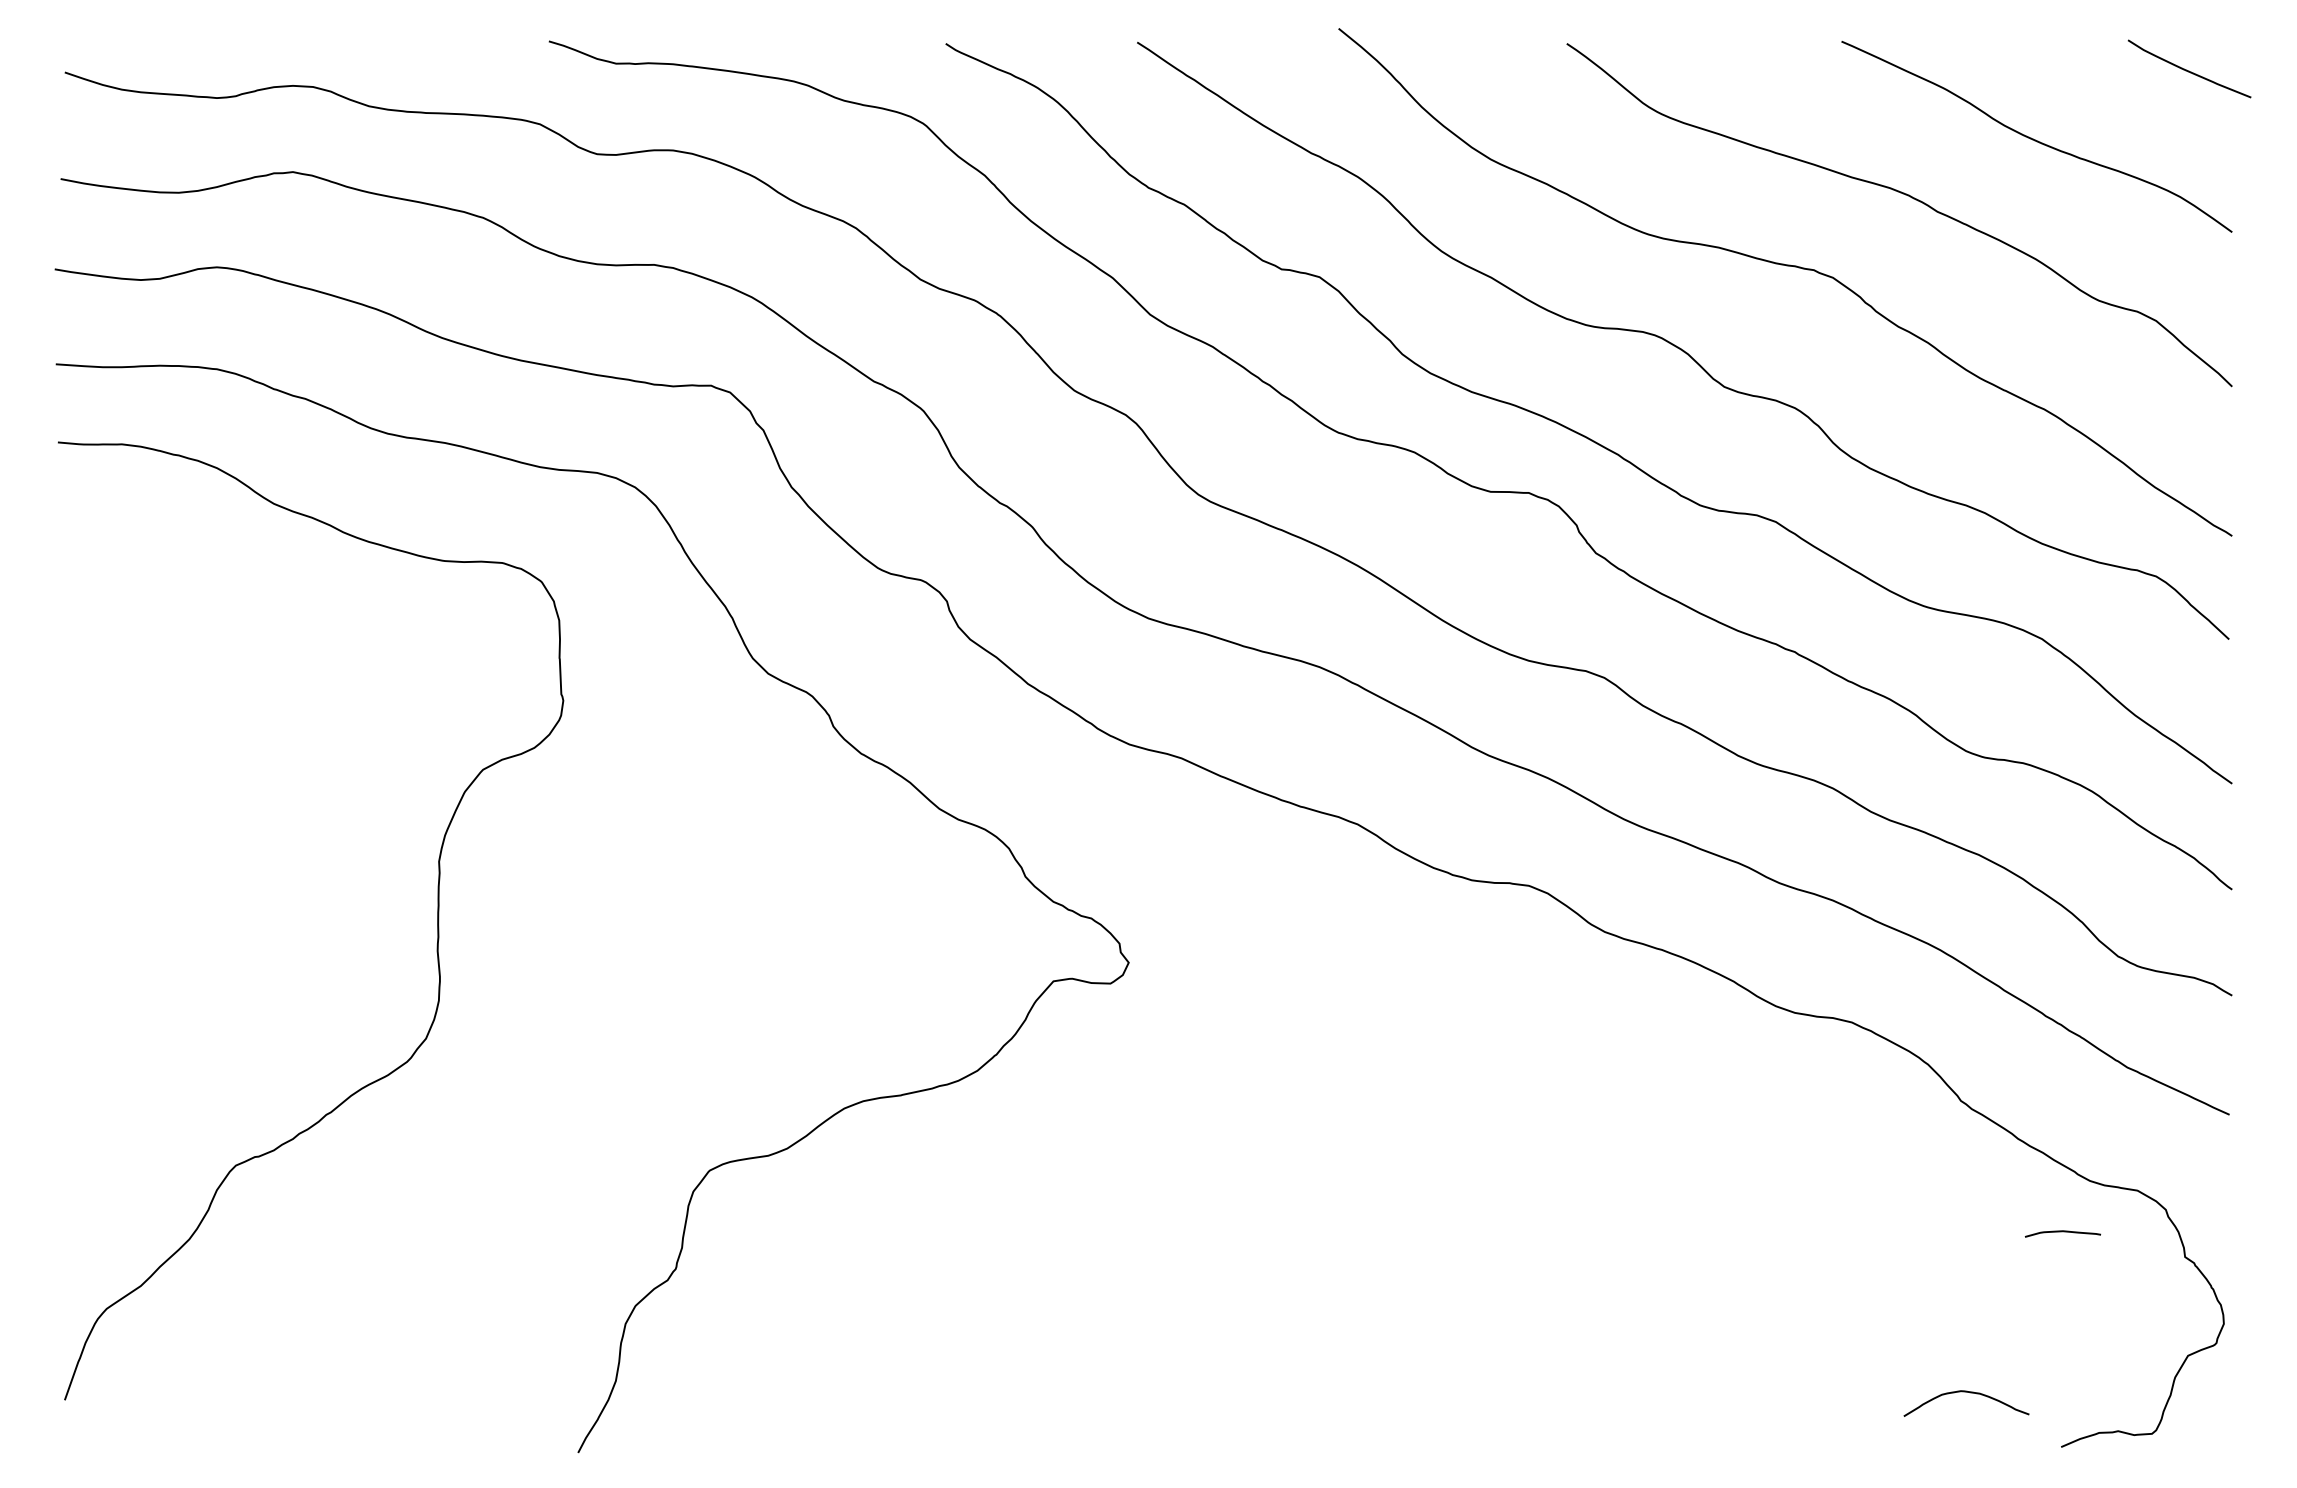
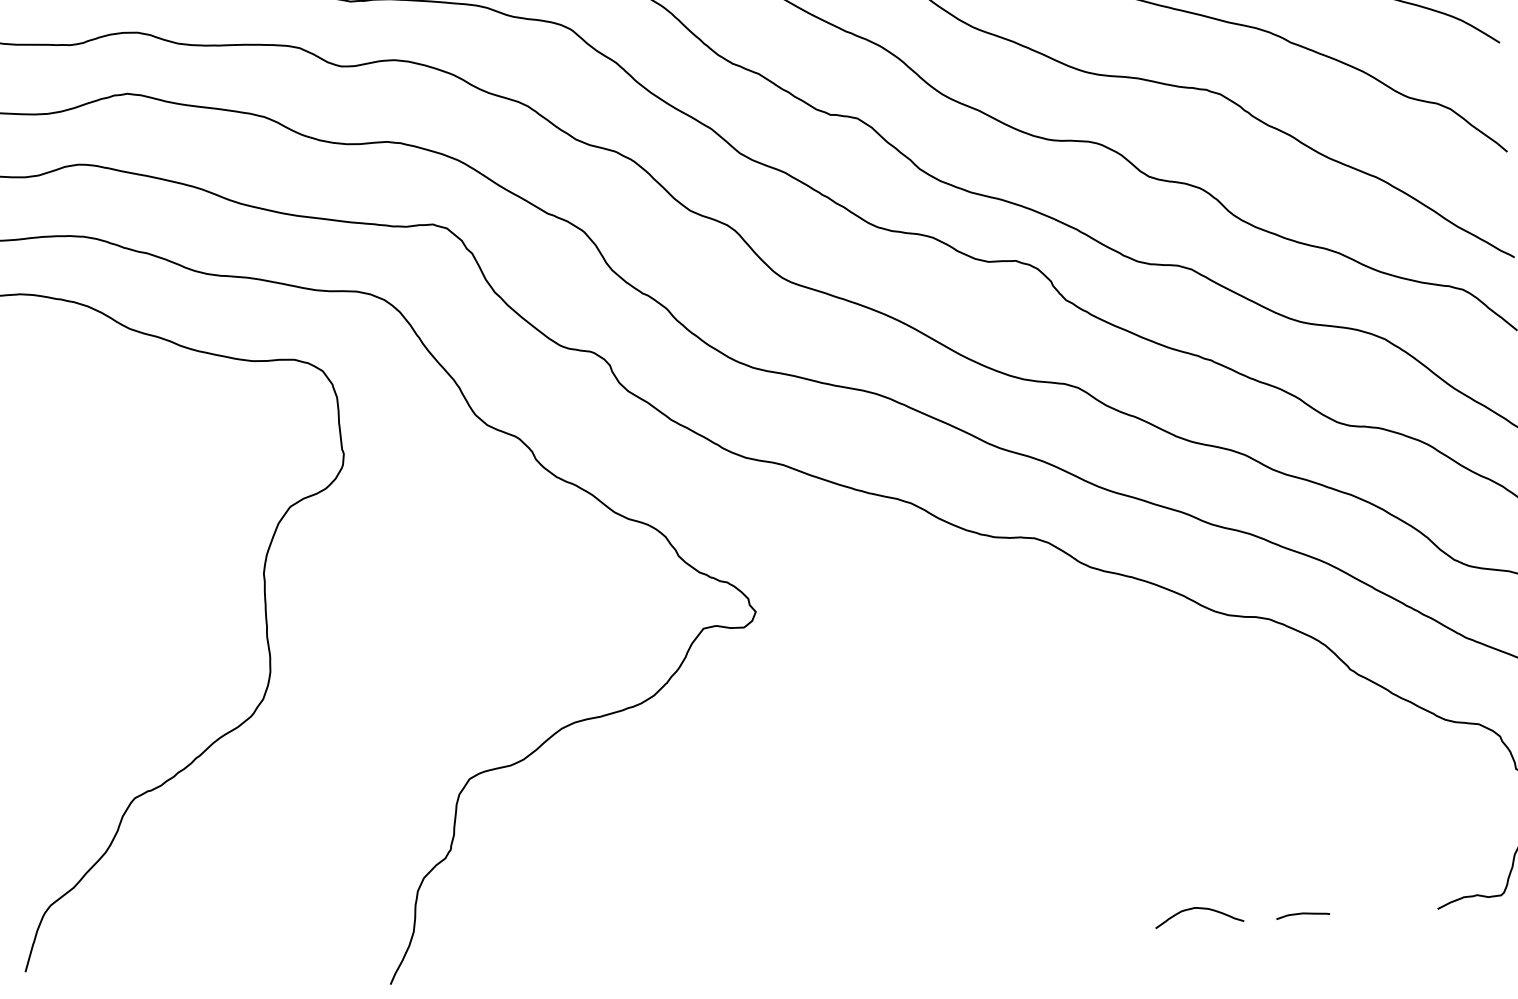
curve: (2062, 1232) -> (1302, 914), moved
curve: (1970, 1393) -> (1201, 909), moved

